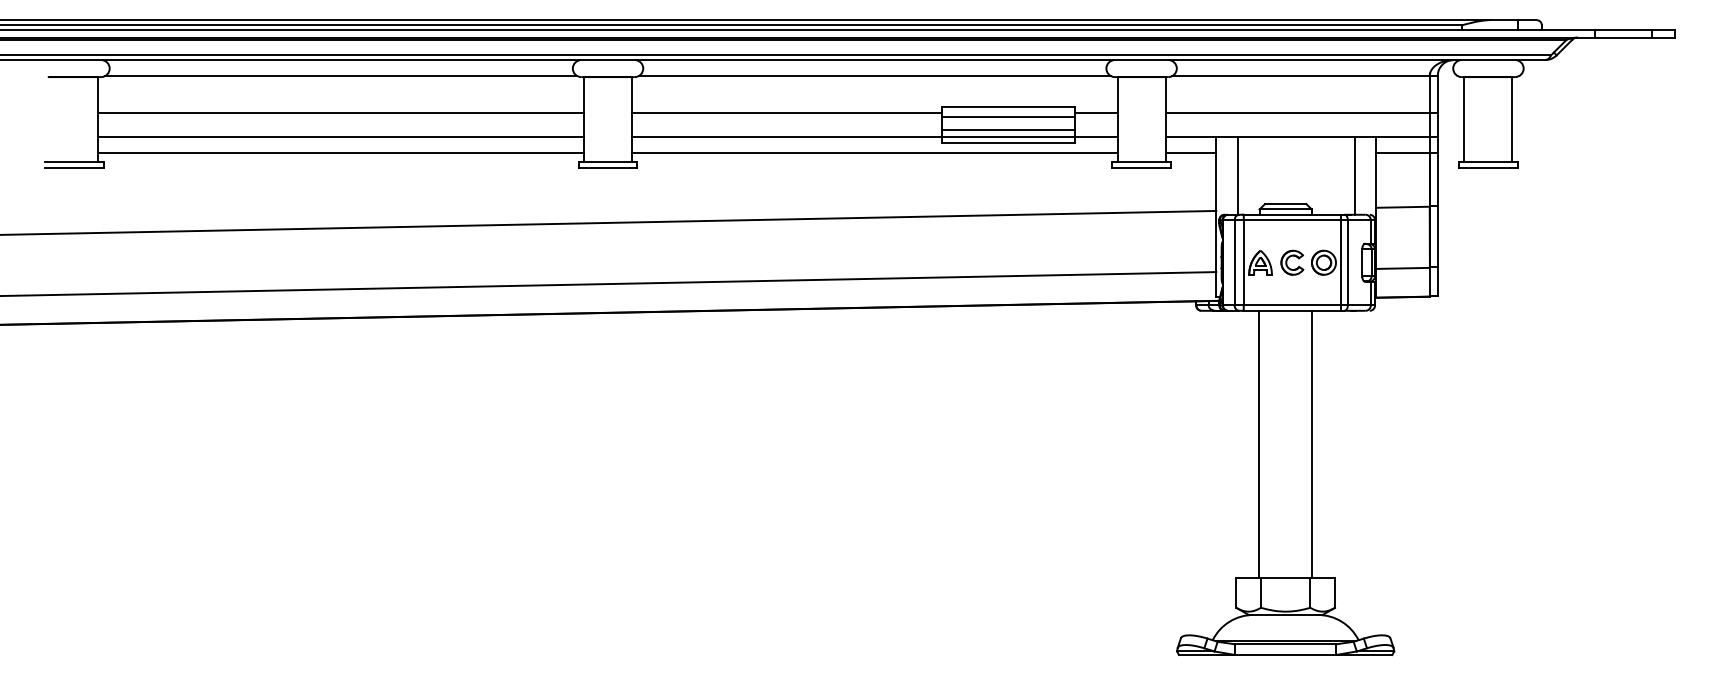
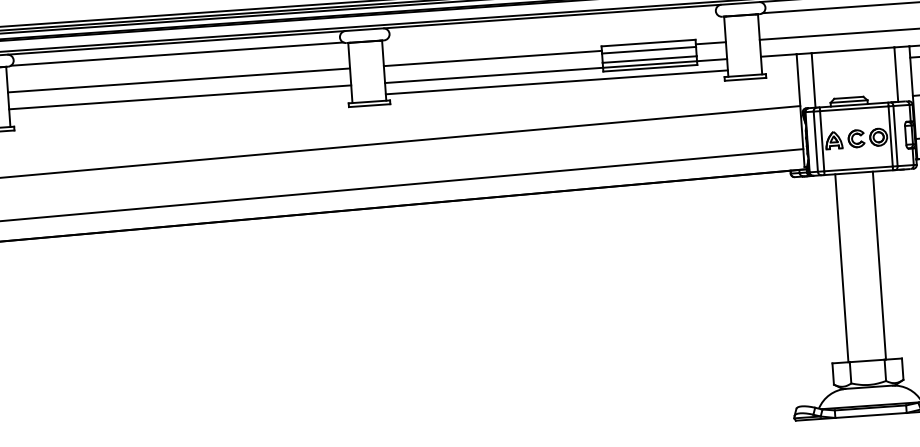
line: (874, 76) -> (552, 28), removed
line: (341, 153) -> (181, 108), removed
line: (1190, 153) -> (779, 66), removed

